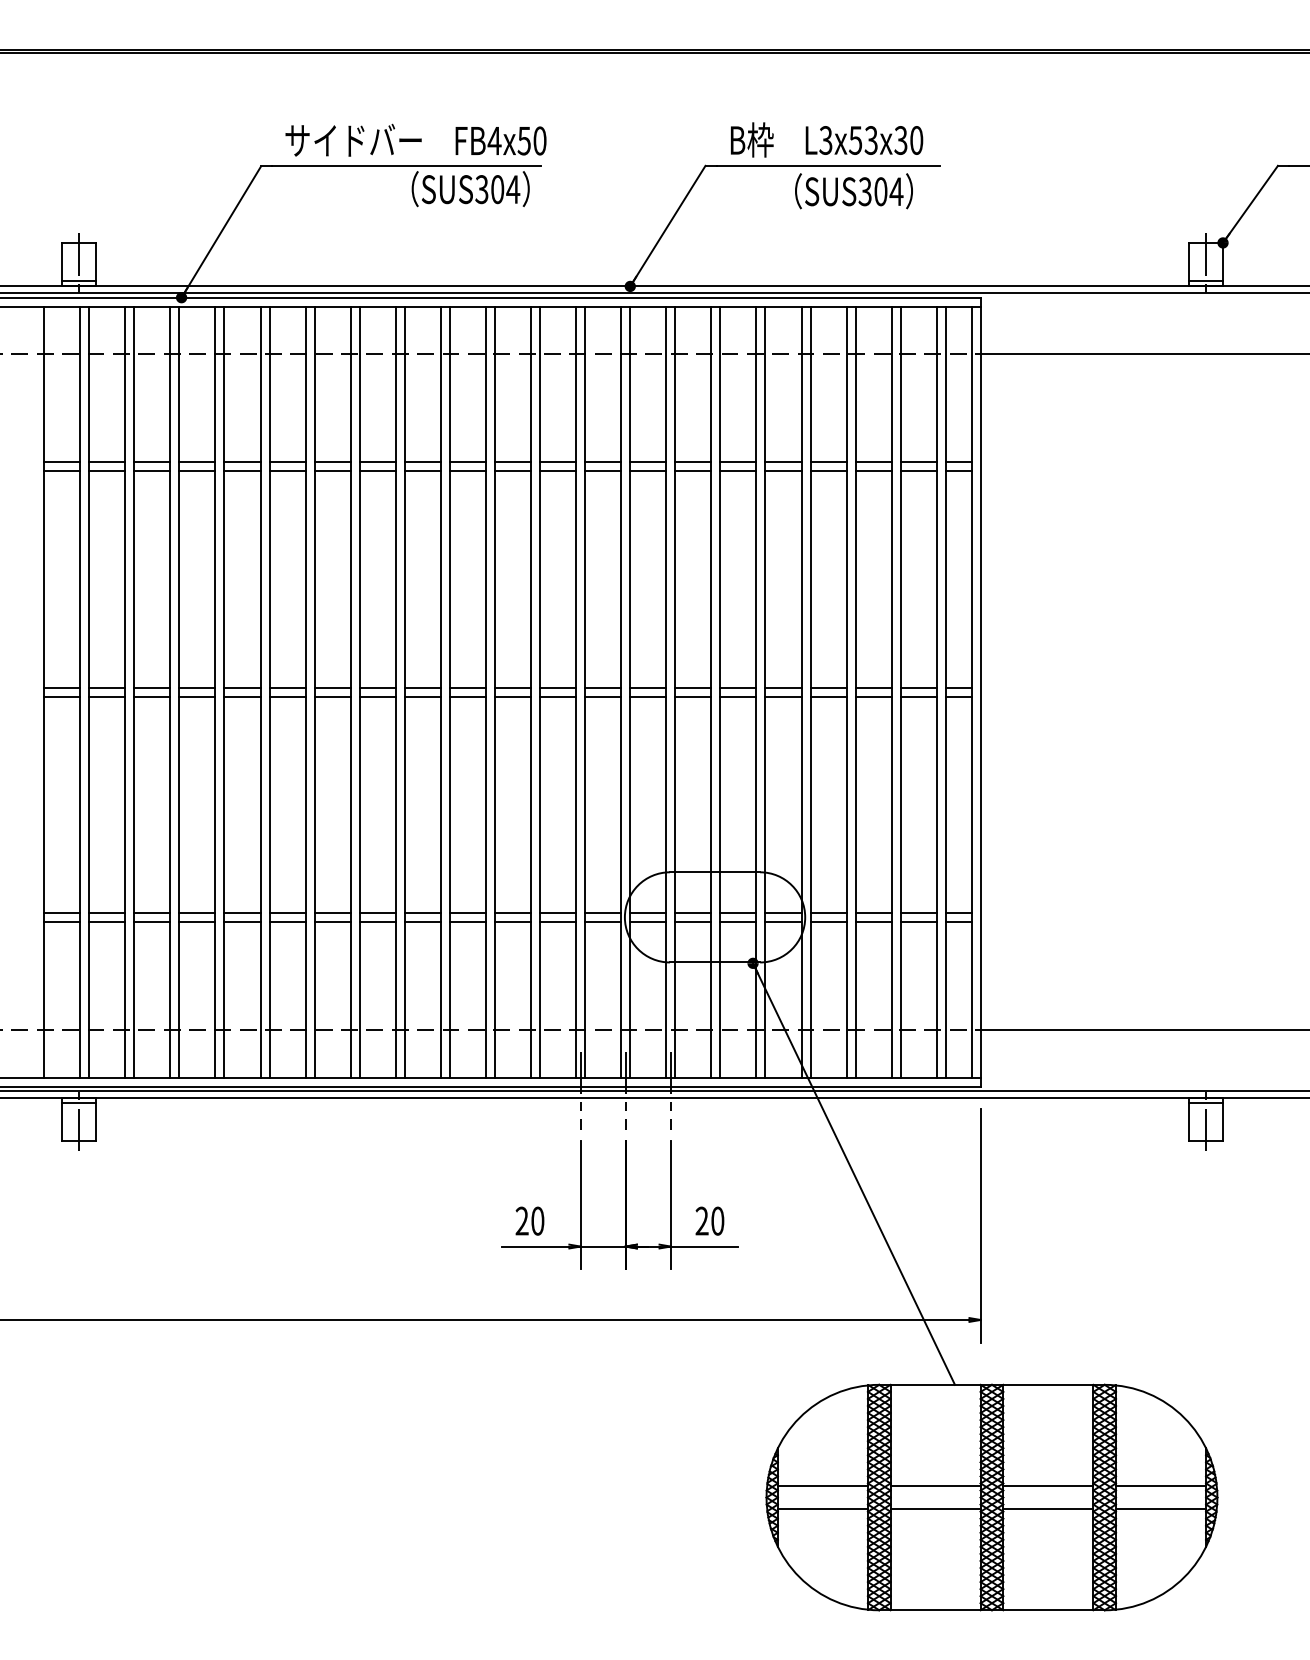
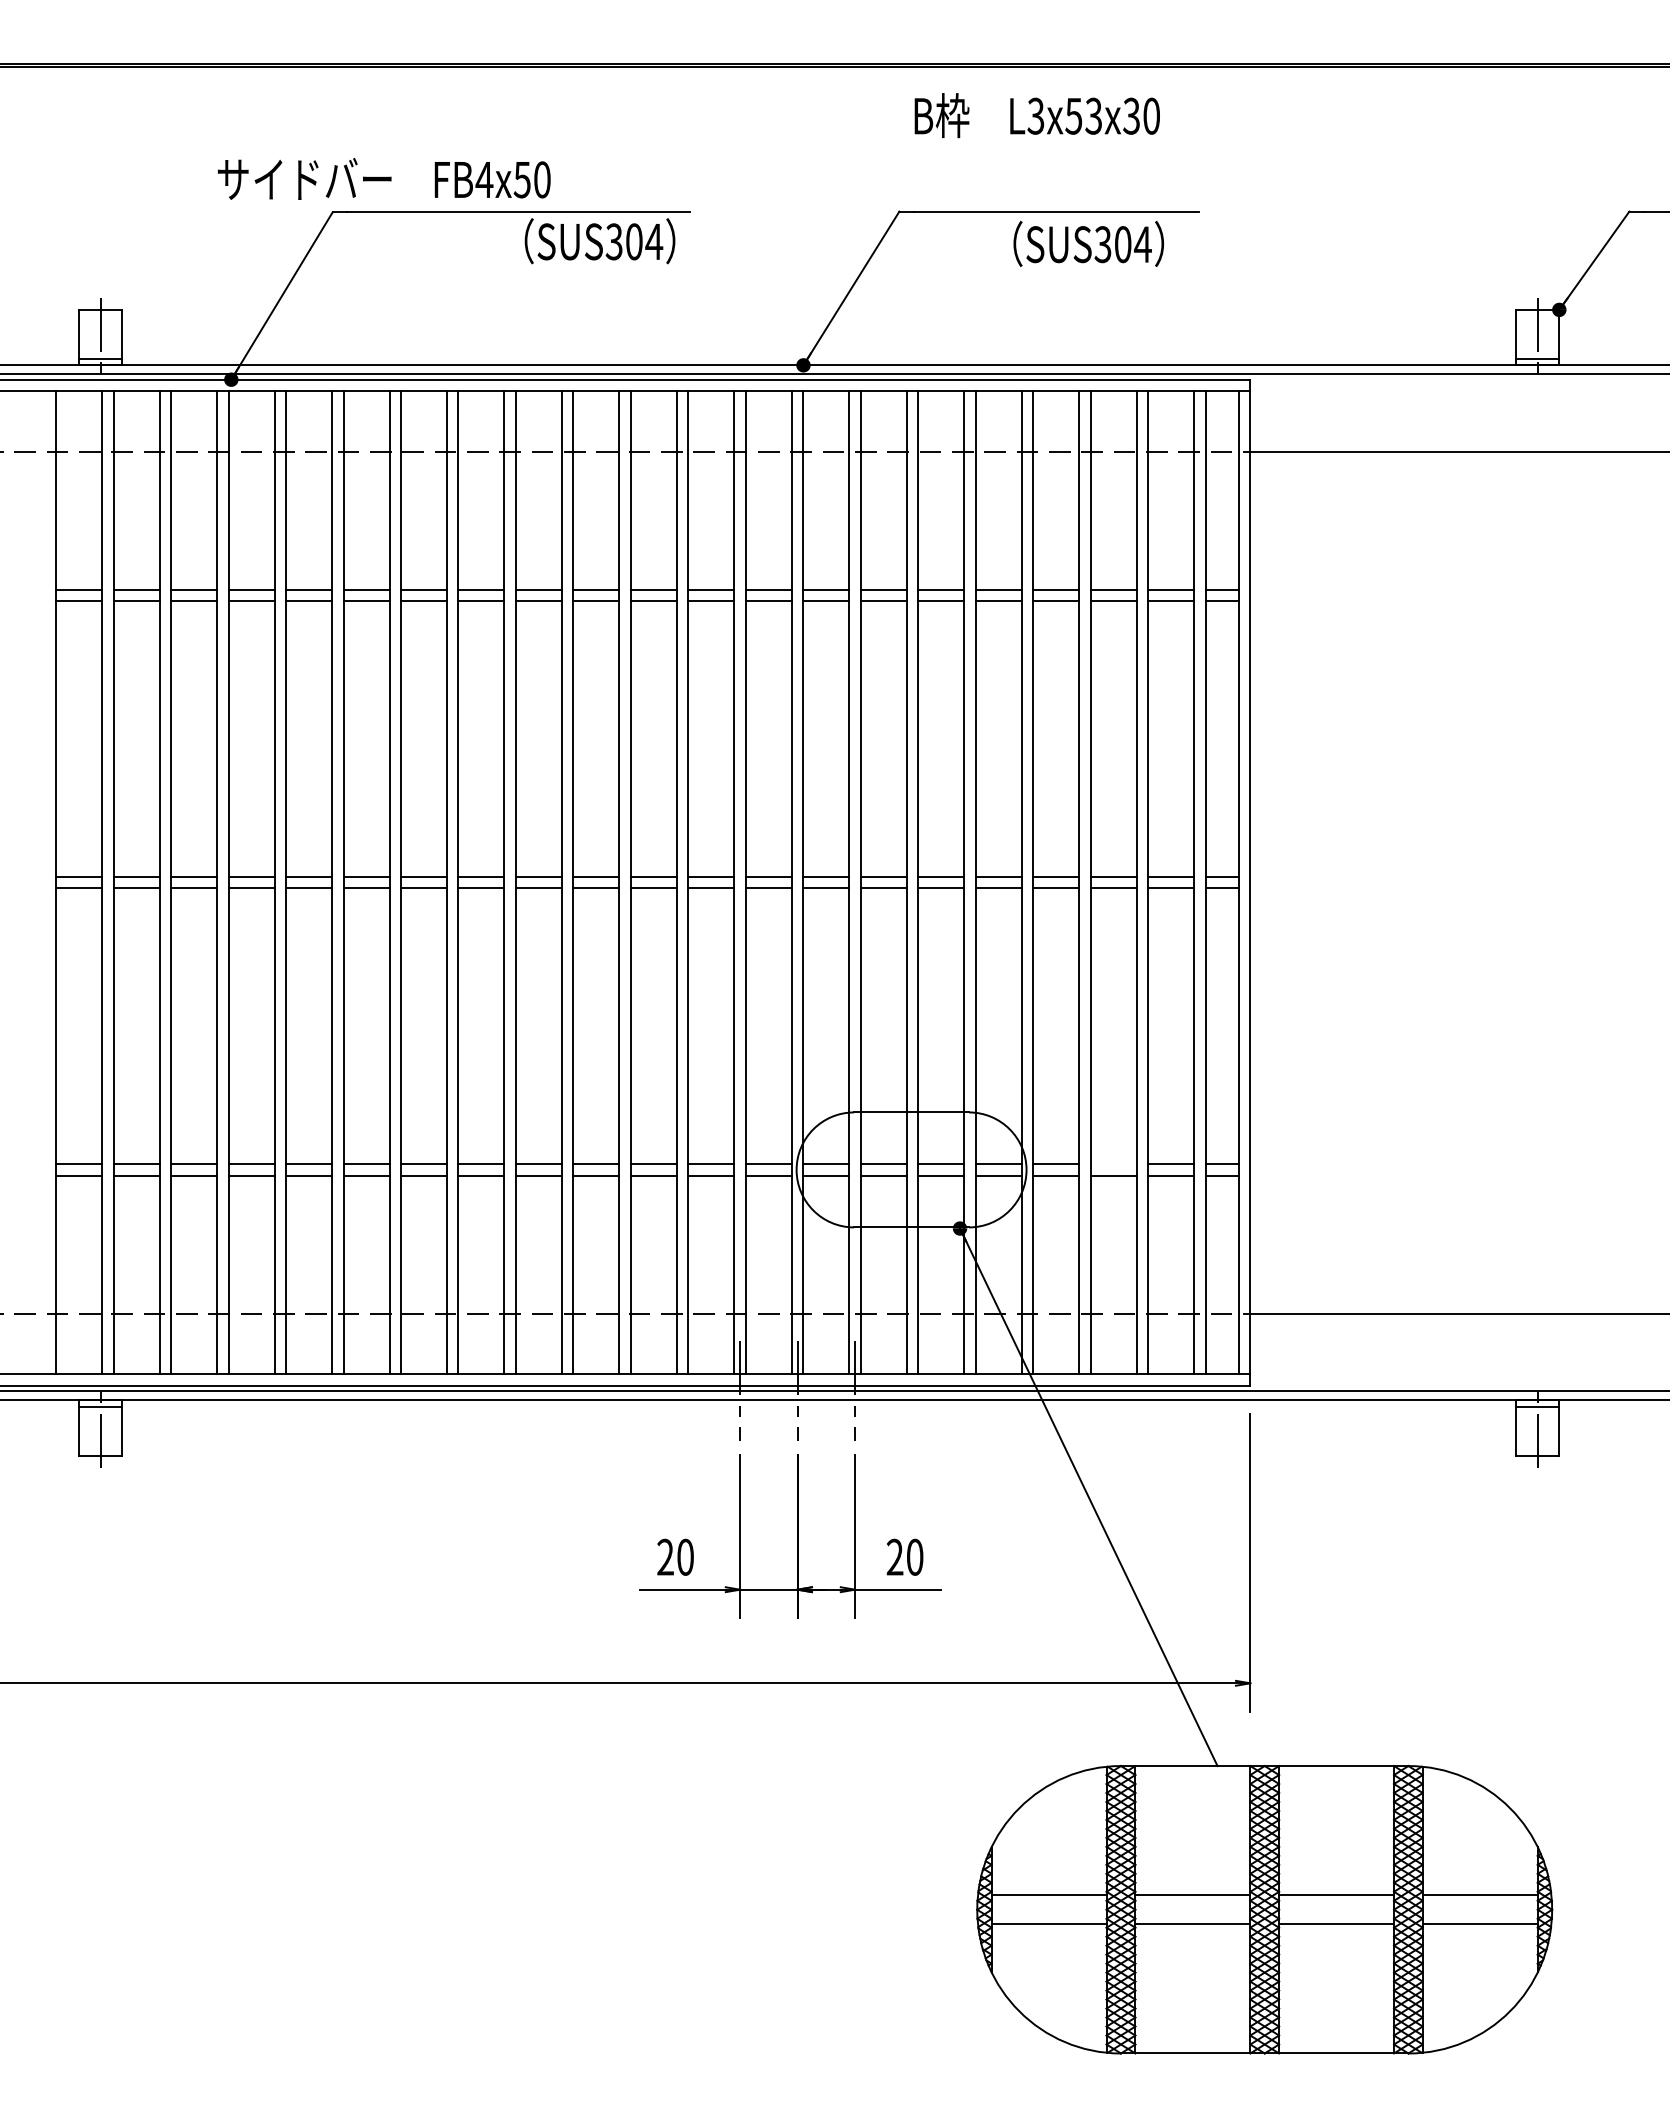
text: (416, 139) -> (384, 178), moved
text: (826, 139) -> (1036, 115), moved
line: (873, 913) -> (1113, 1164), removed

